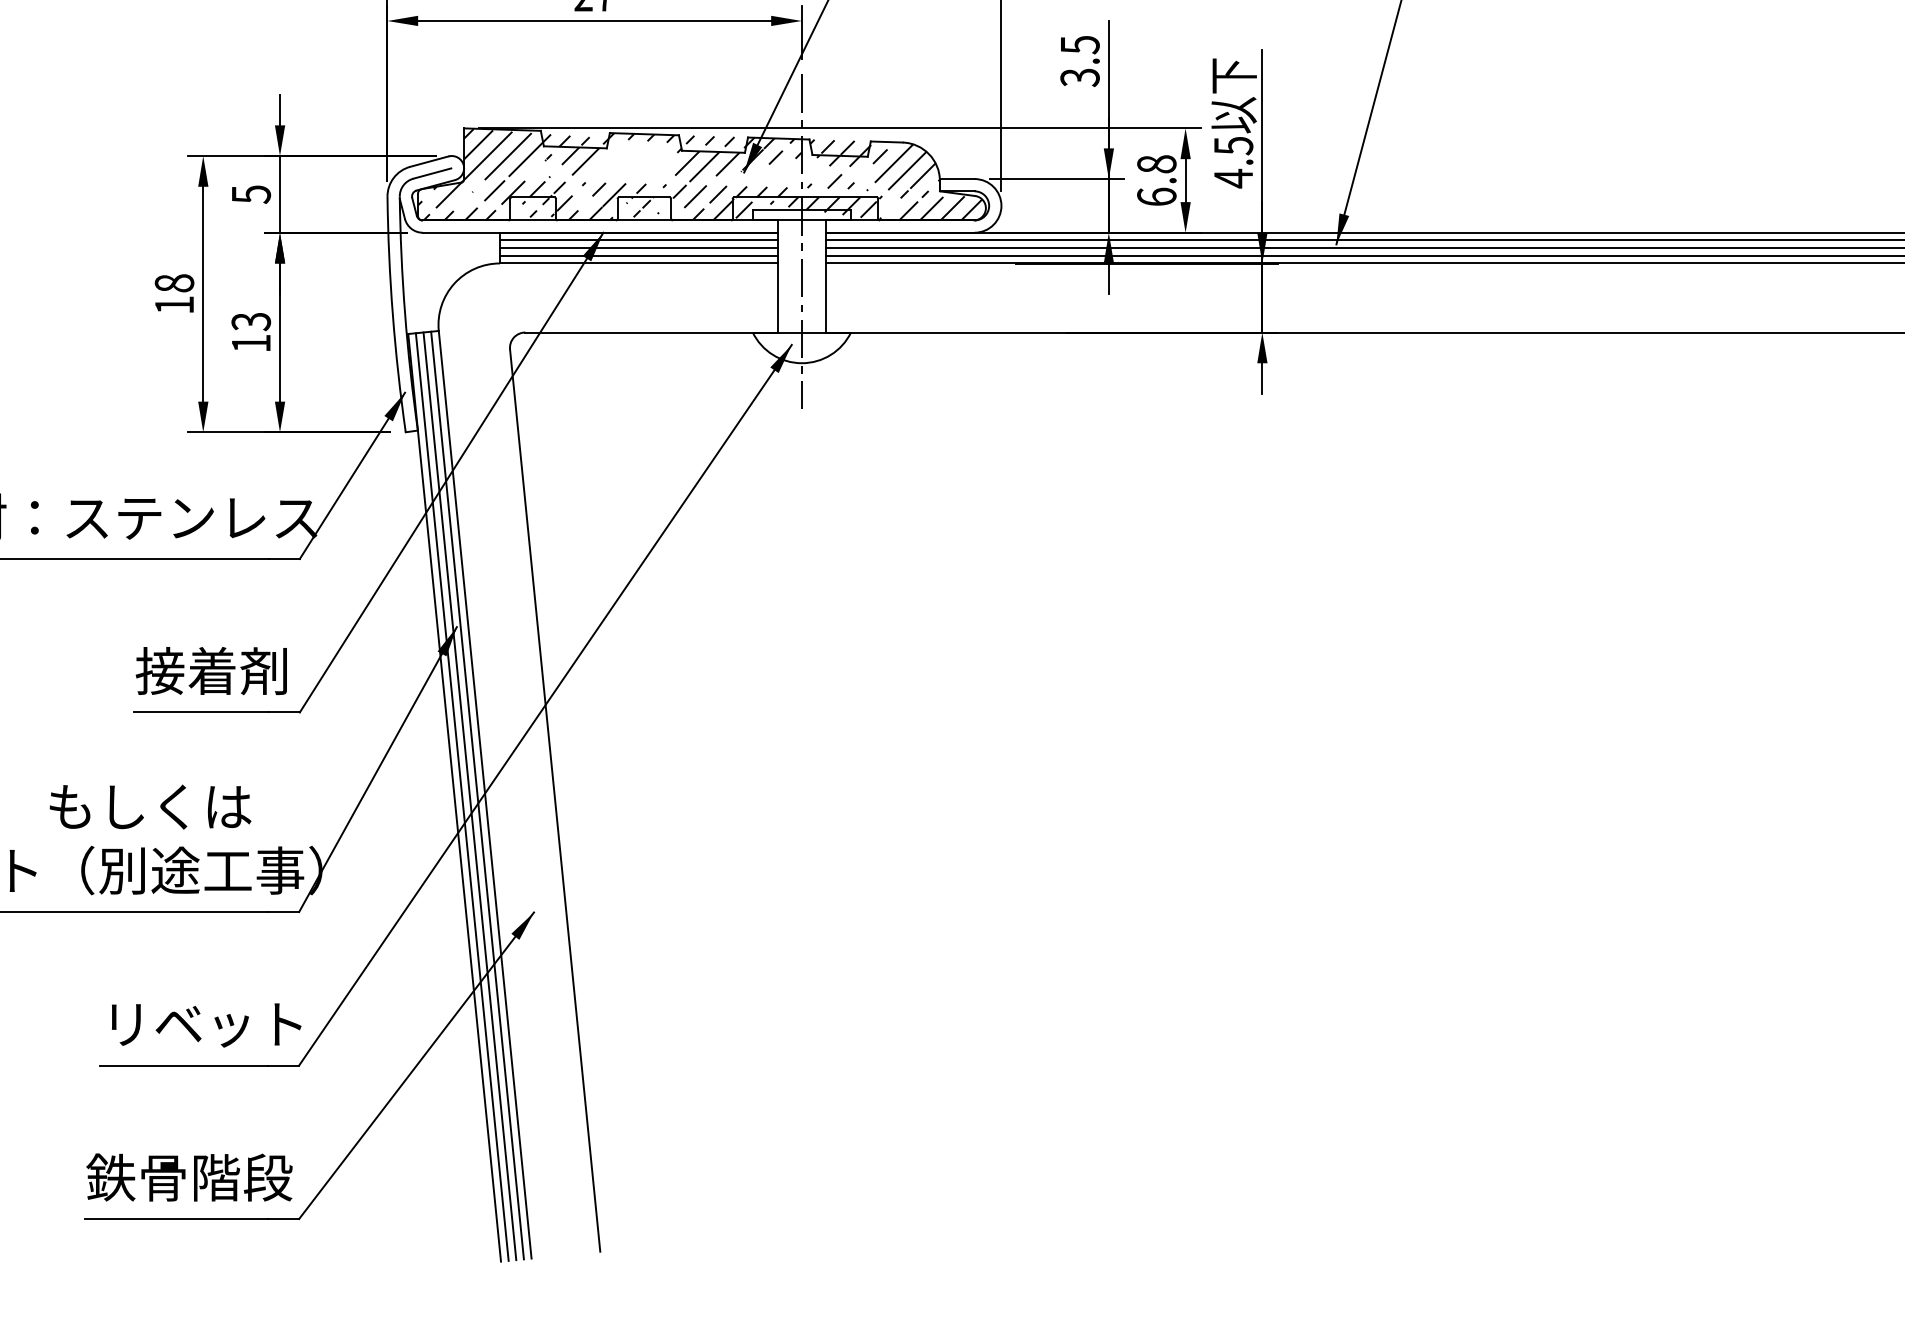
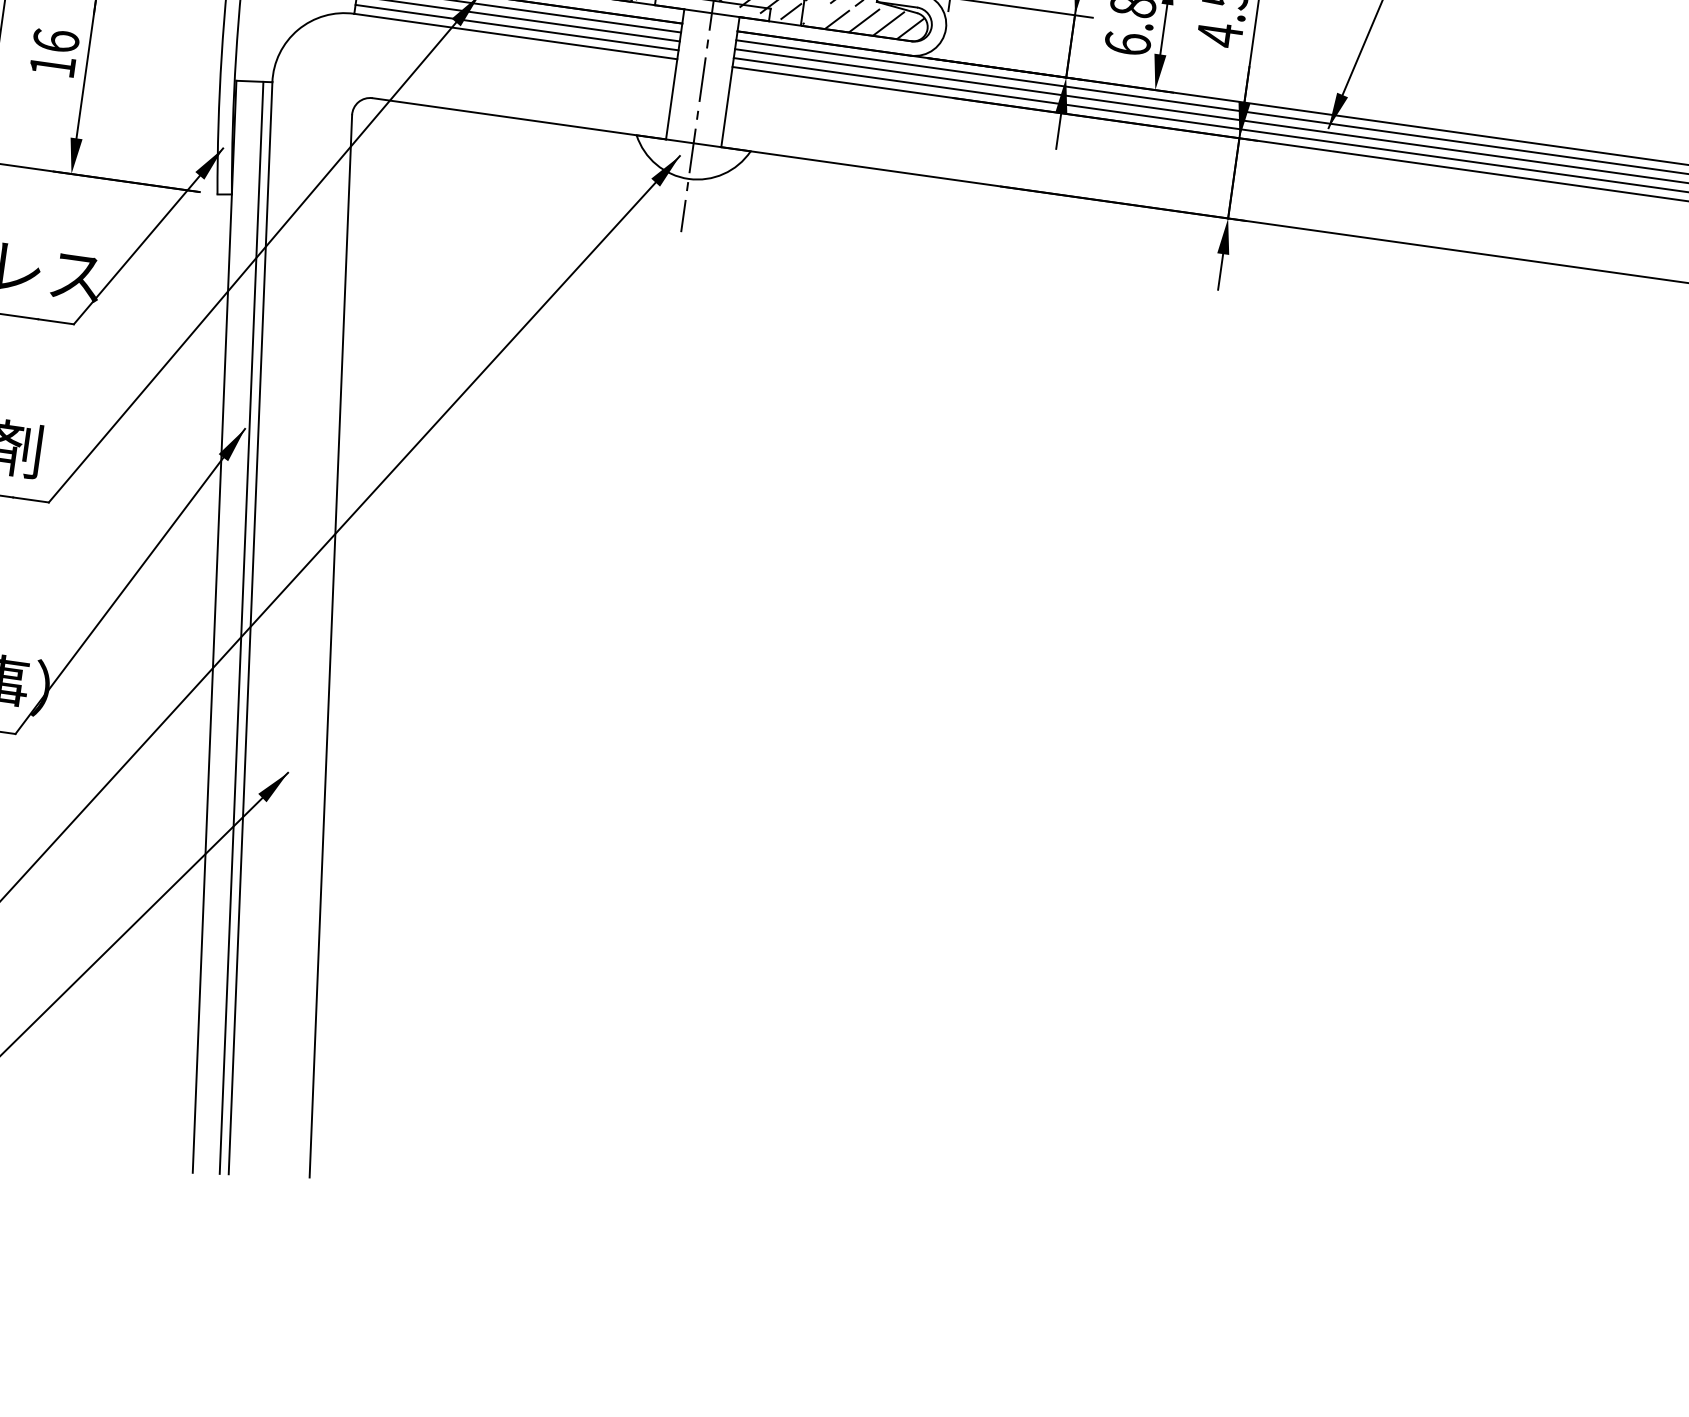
text: (251, 321) -> (56, 40), 13 -> 16
line: (461, 796) -> (222, 626), removed
line: (469, 796) -> (232, 627), removed

